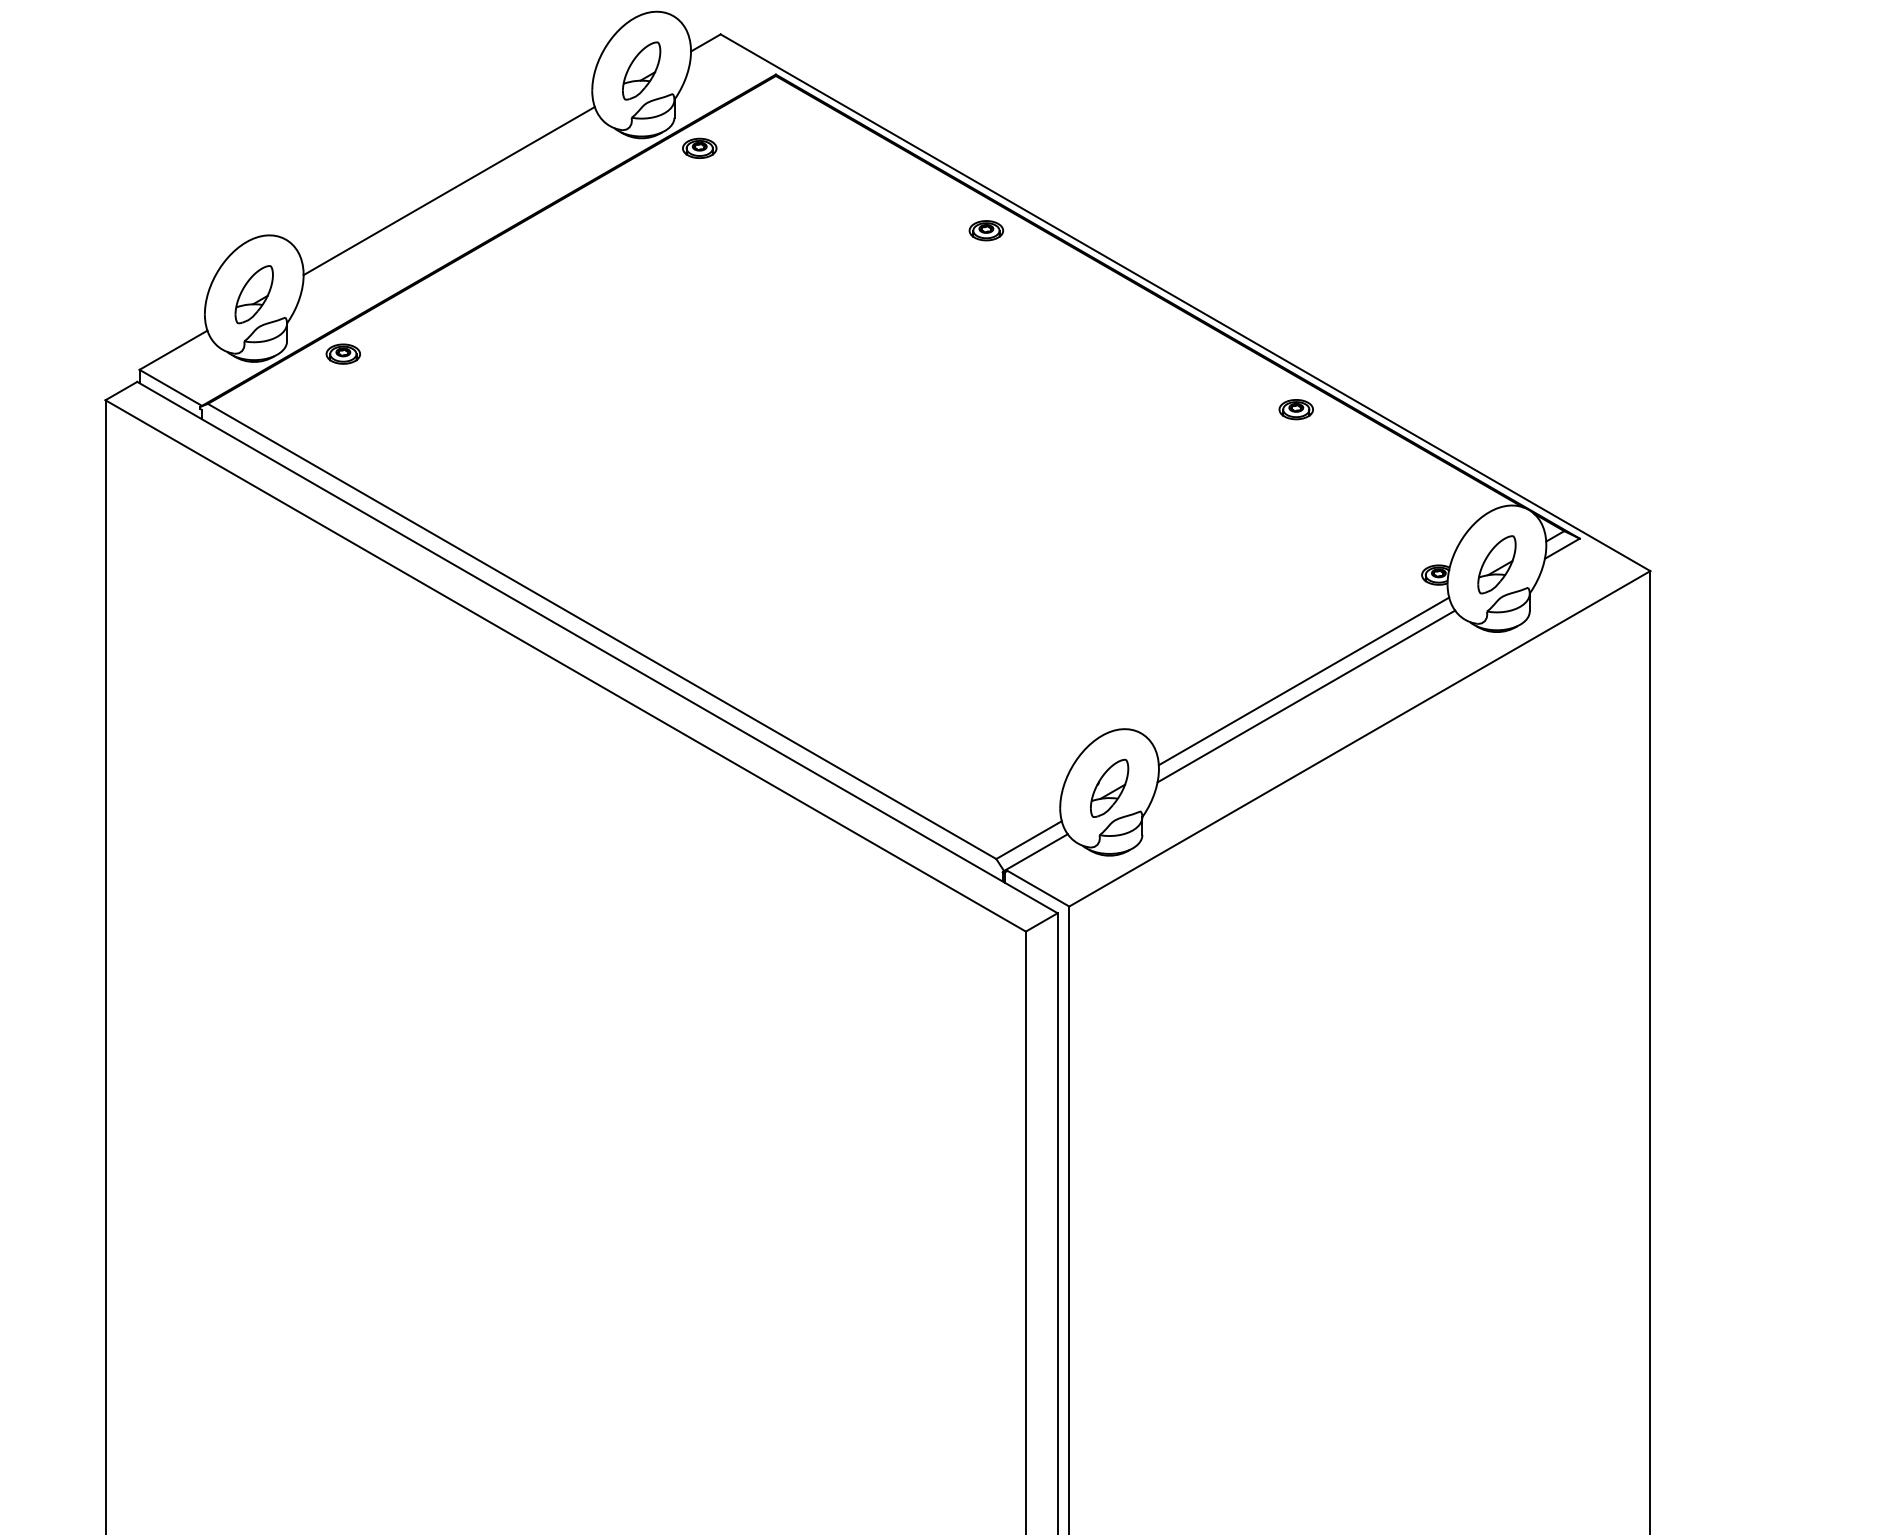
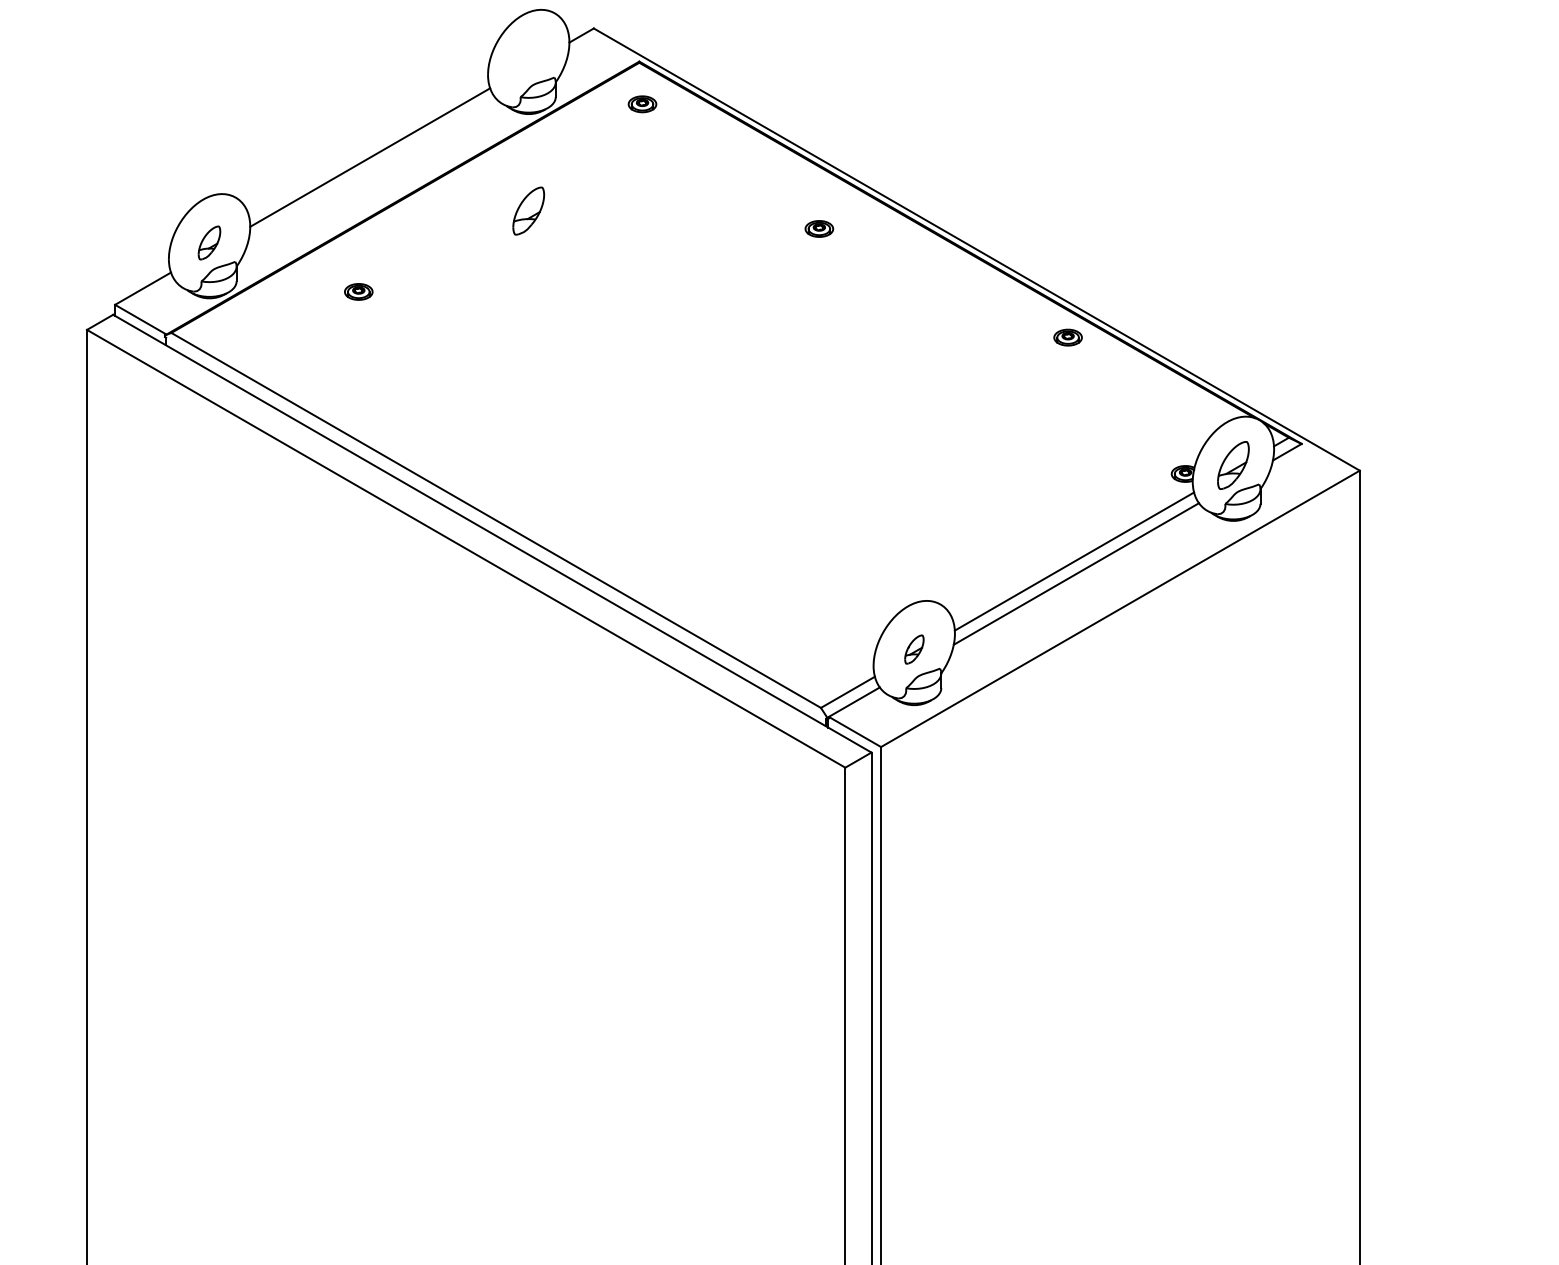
part: (641, 70) -> (528, 210), moved
part: (699, 147) -> (642, 103), moved
part: (986, 230) -> (819, 228), moved
part: (253, 294) -> (208, 242), size x0.7
part: (342, 353) -> (358, 291), moved
part: (1109, 787) -> (914, 648), size x0.6

